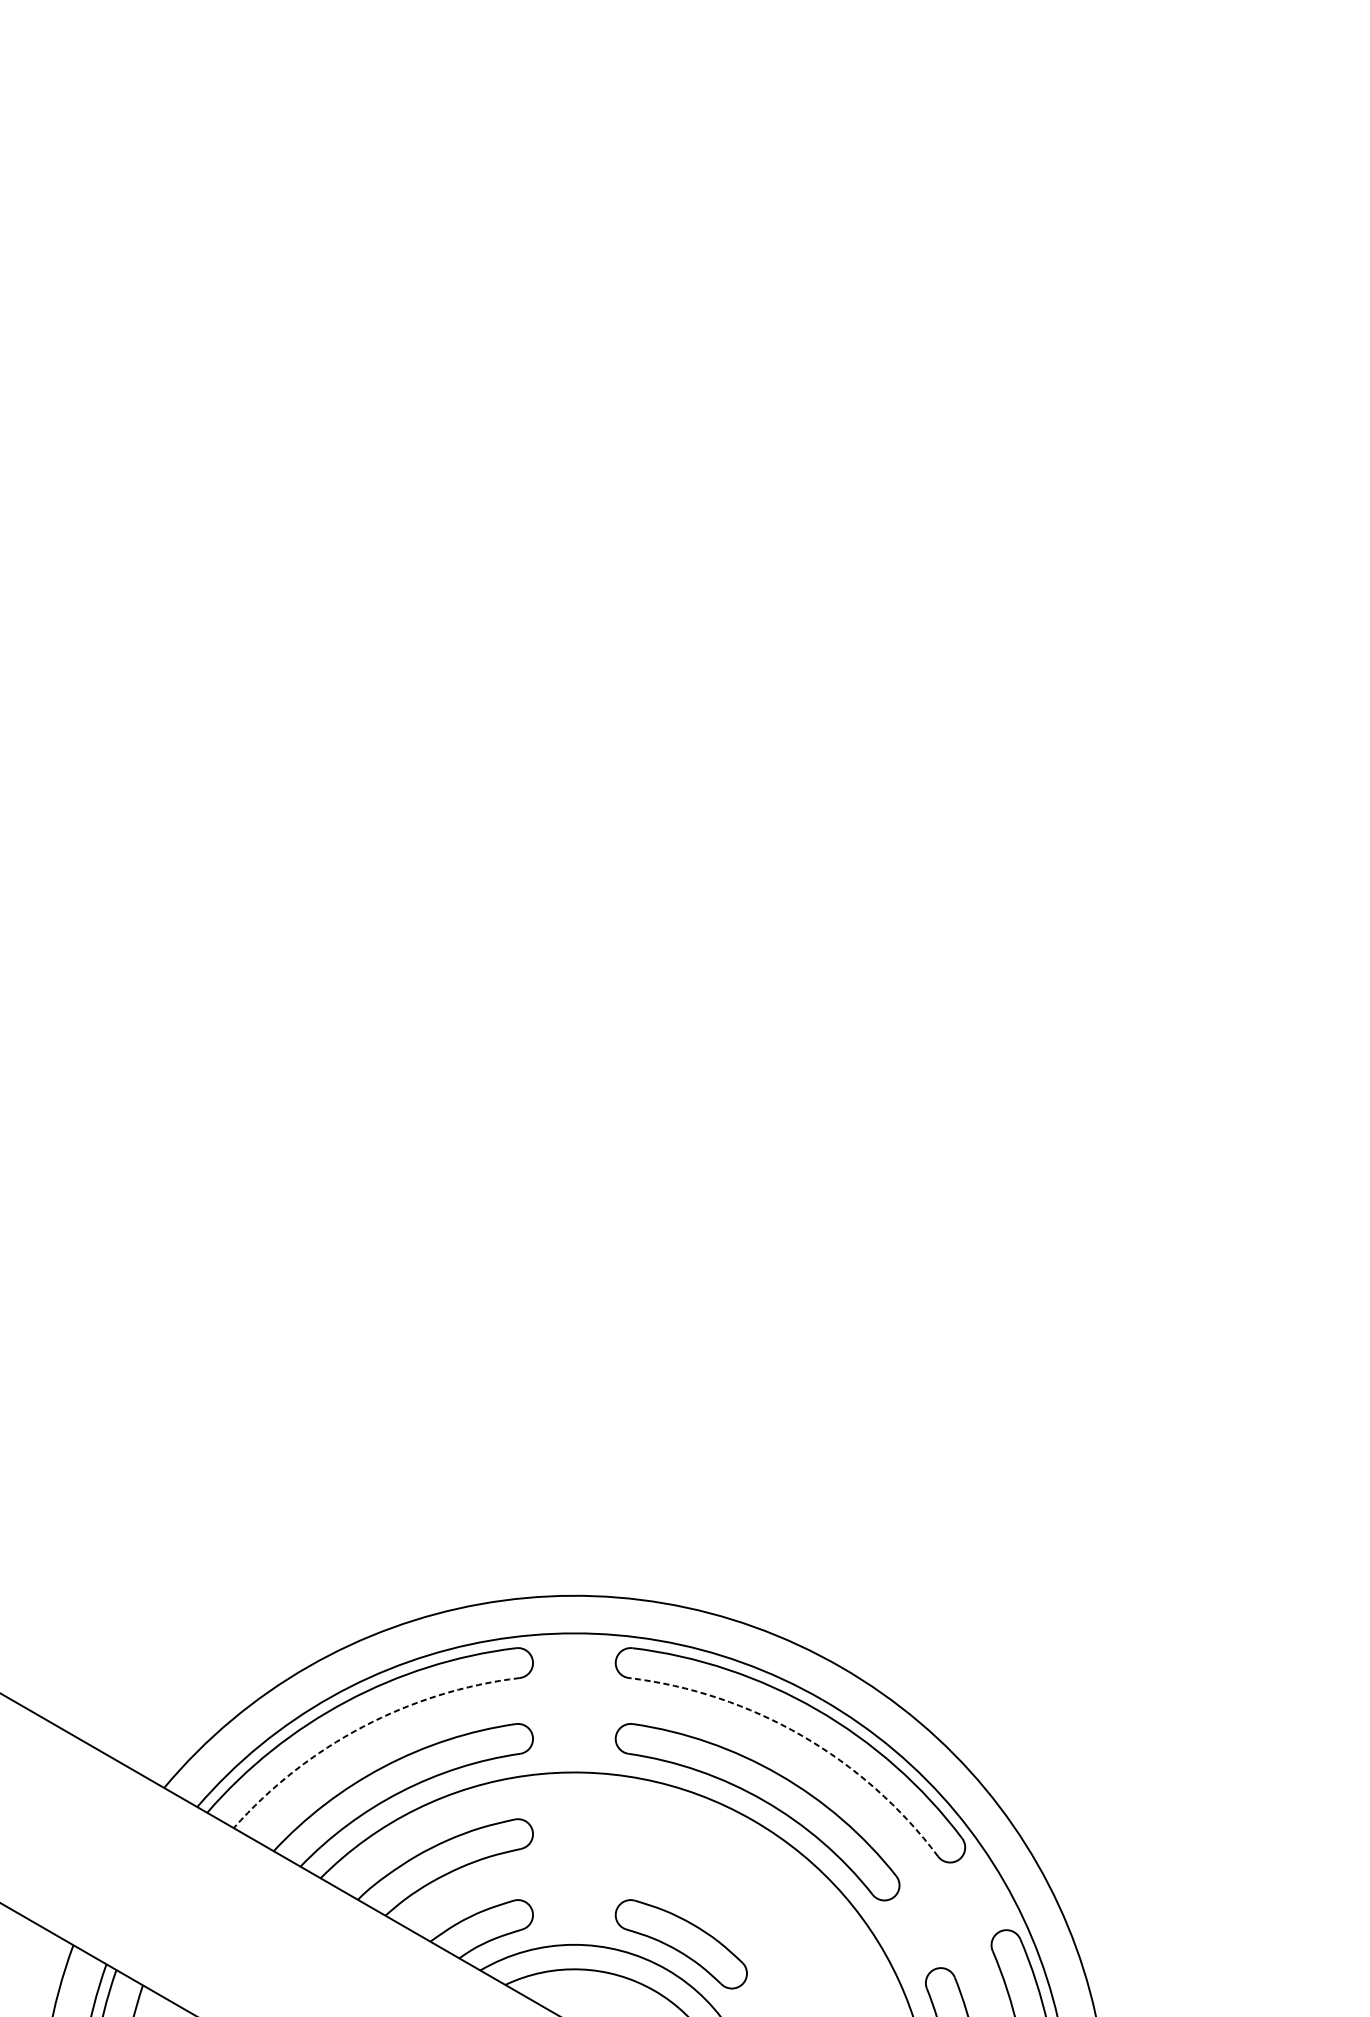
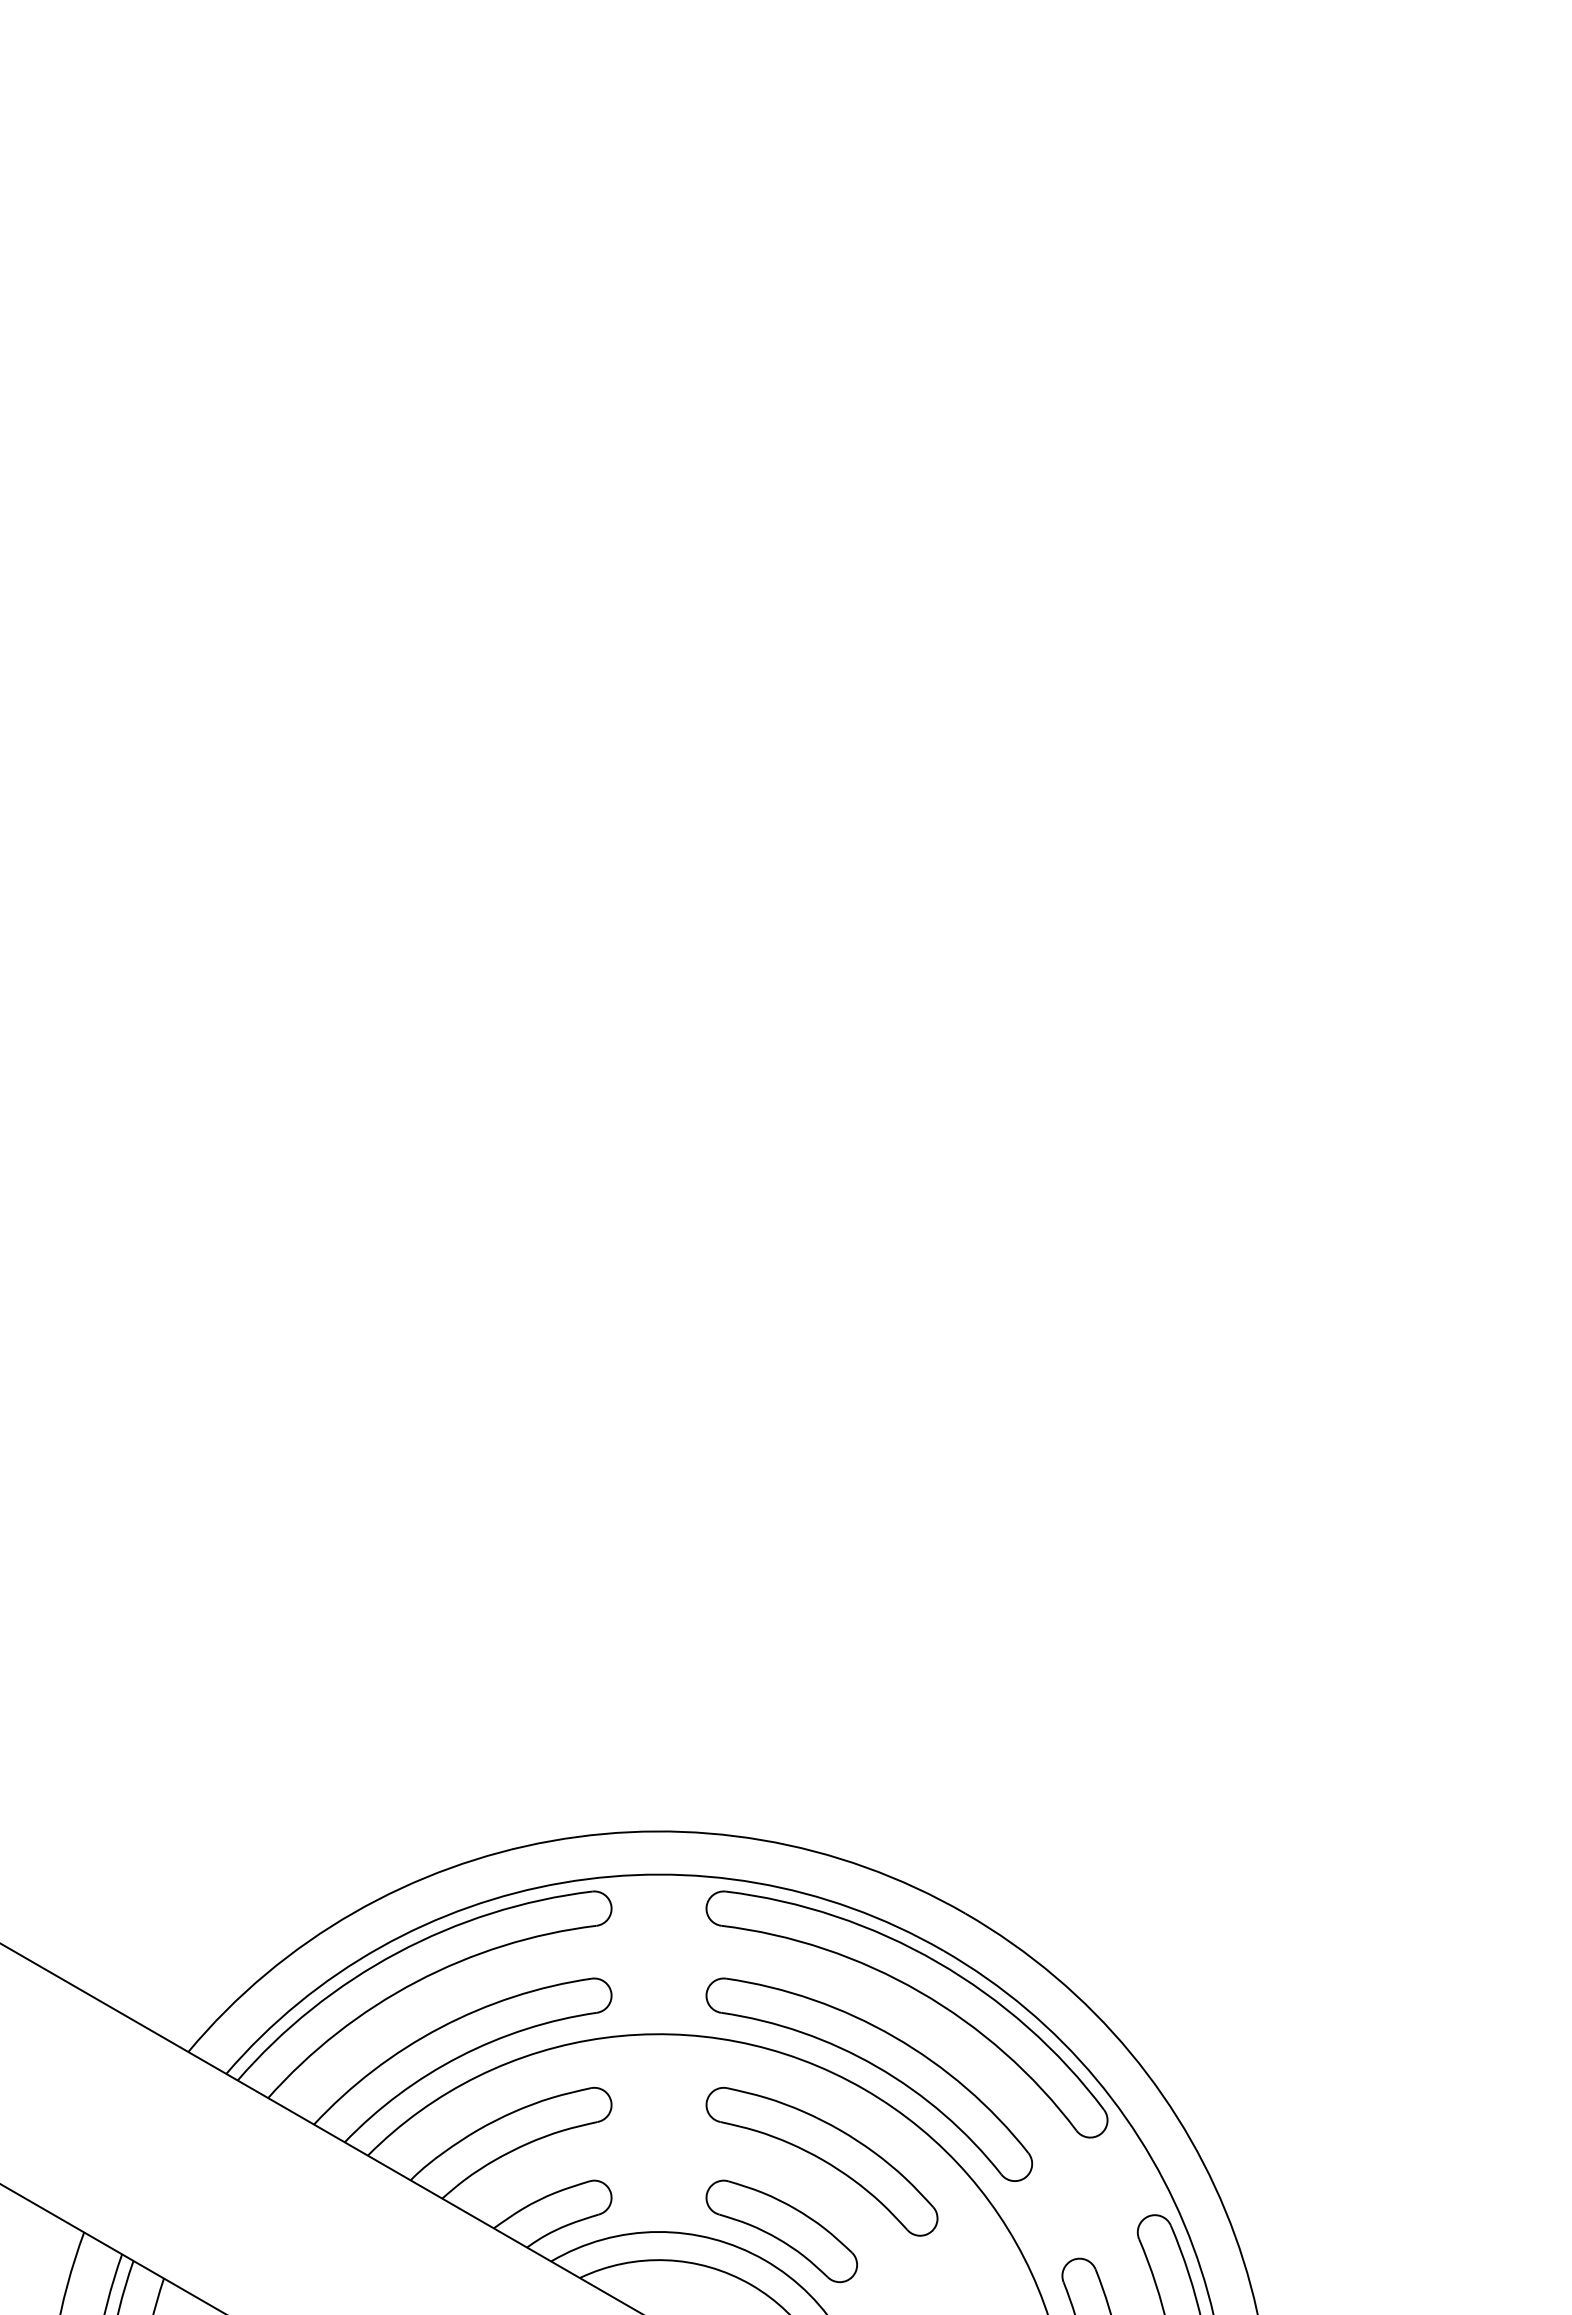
arc: (363, 1726) -> (416, 1981), dashed -> solid
arc: (802, 1736) -> (920, 1992), dashed -> solid
part: (715, 1883) -> (821, 2161), added

